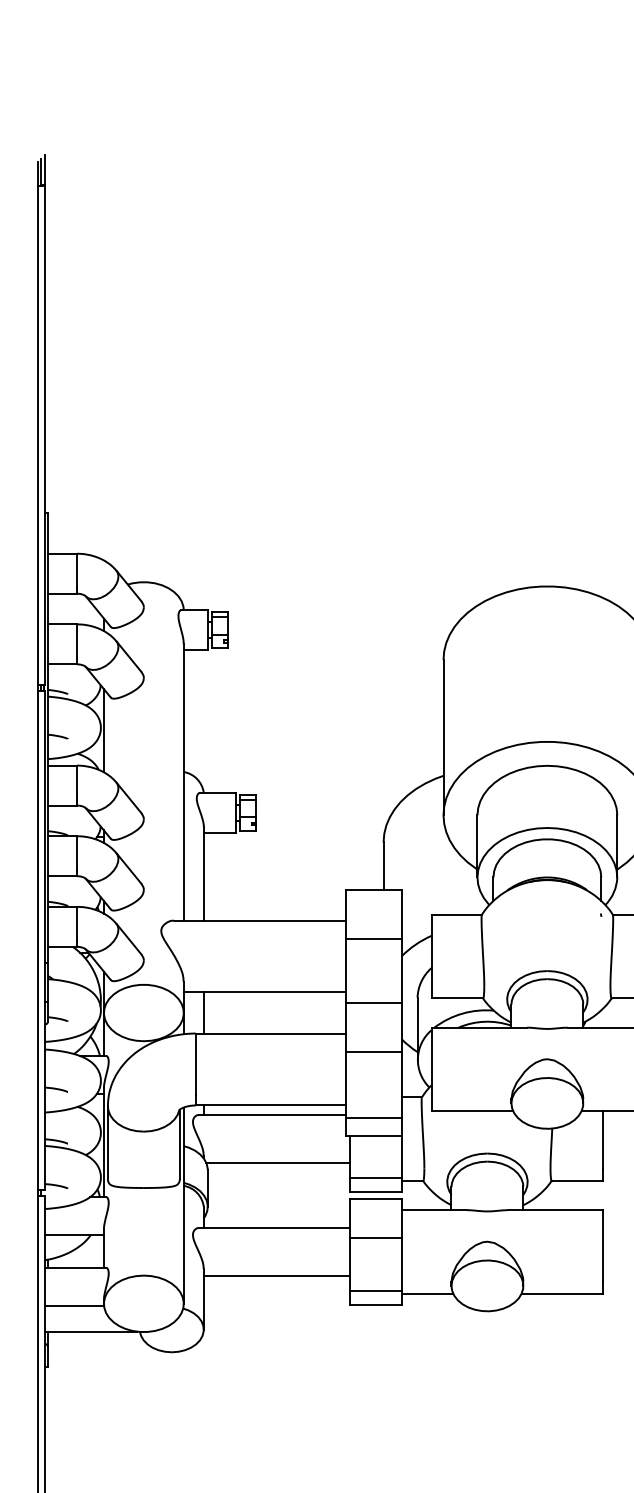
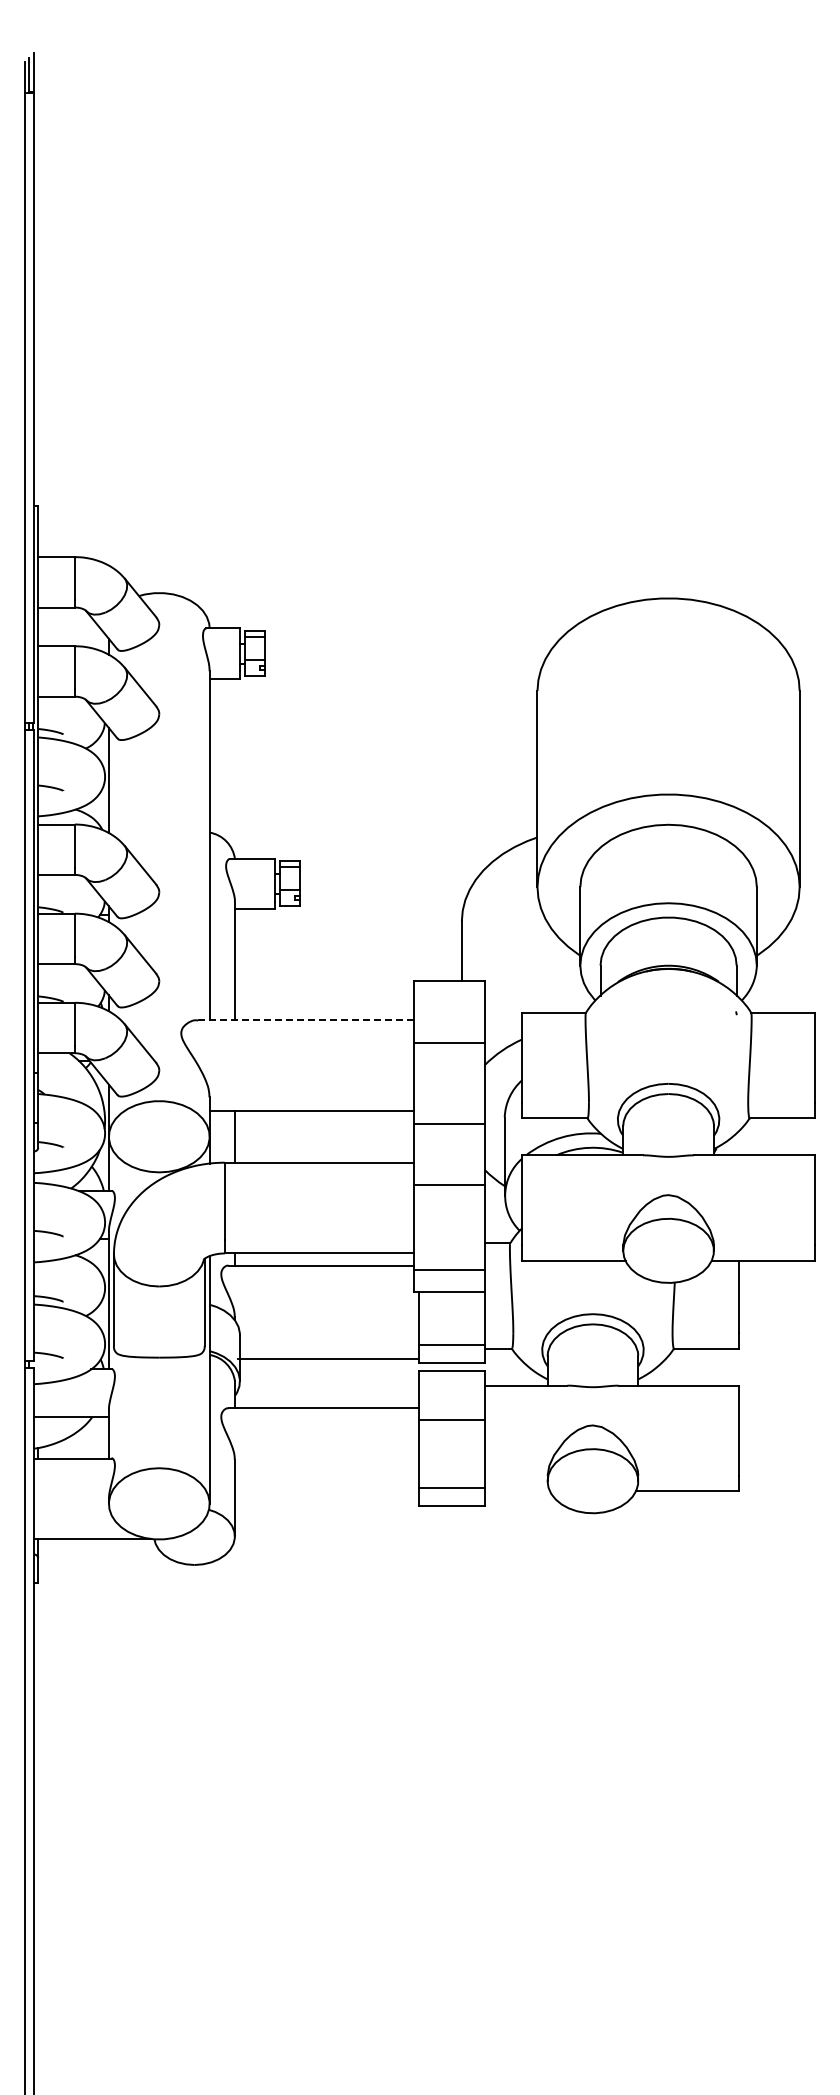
line: (259, 920) -> (305, 1020), solid -> dashed
line: (277, 1163) -> (328, 1359), moved
line: (276, 1275) -> (326, 1468), removed
line: (426, 1294) -> (516, 1491), removed
line: (74, 1305) -> (71, 1506), removed

